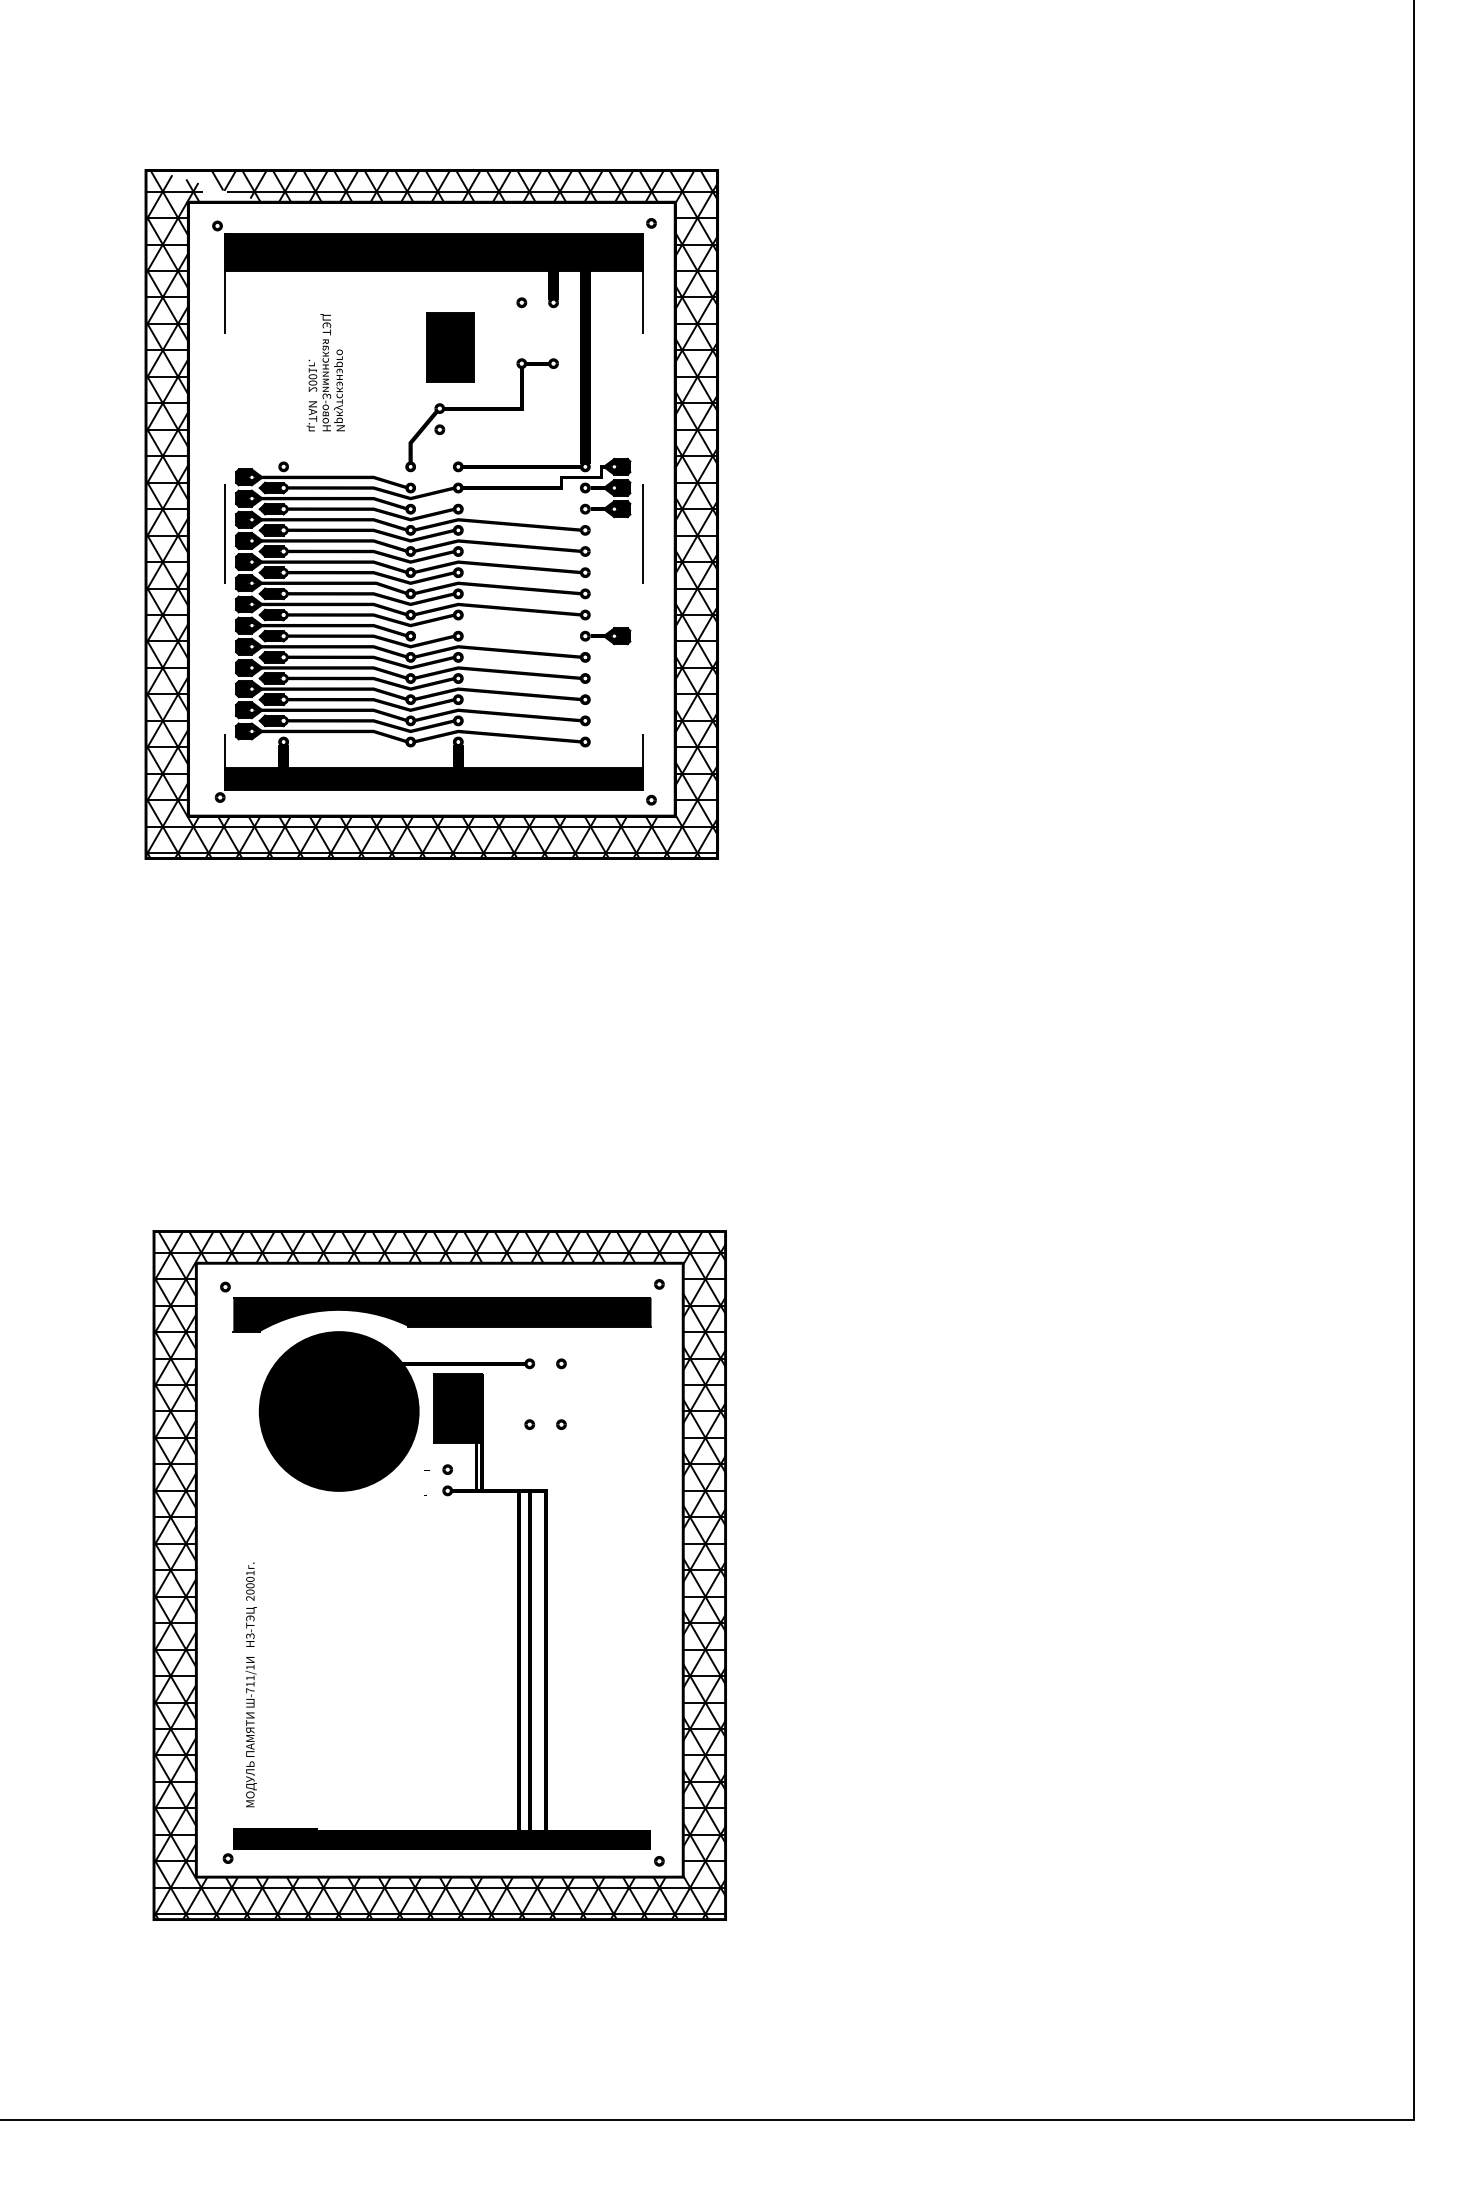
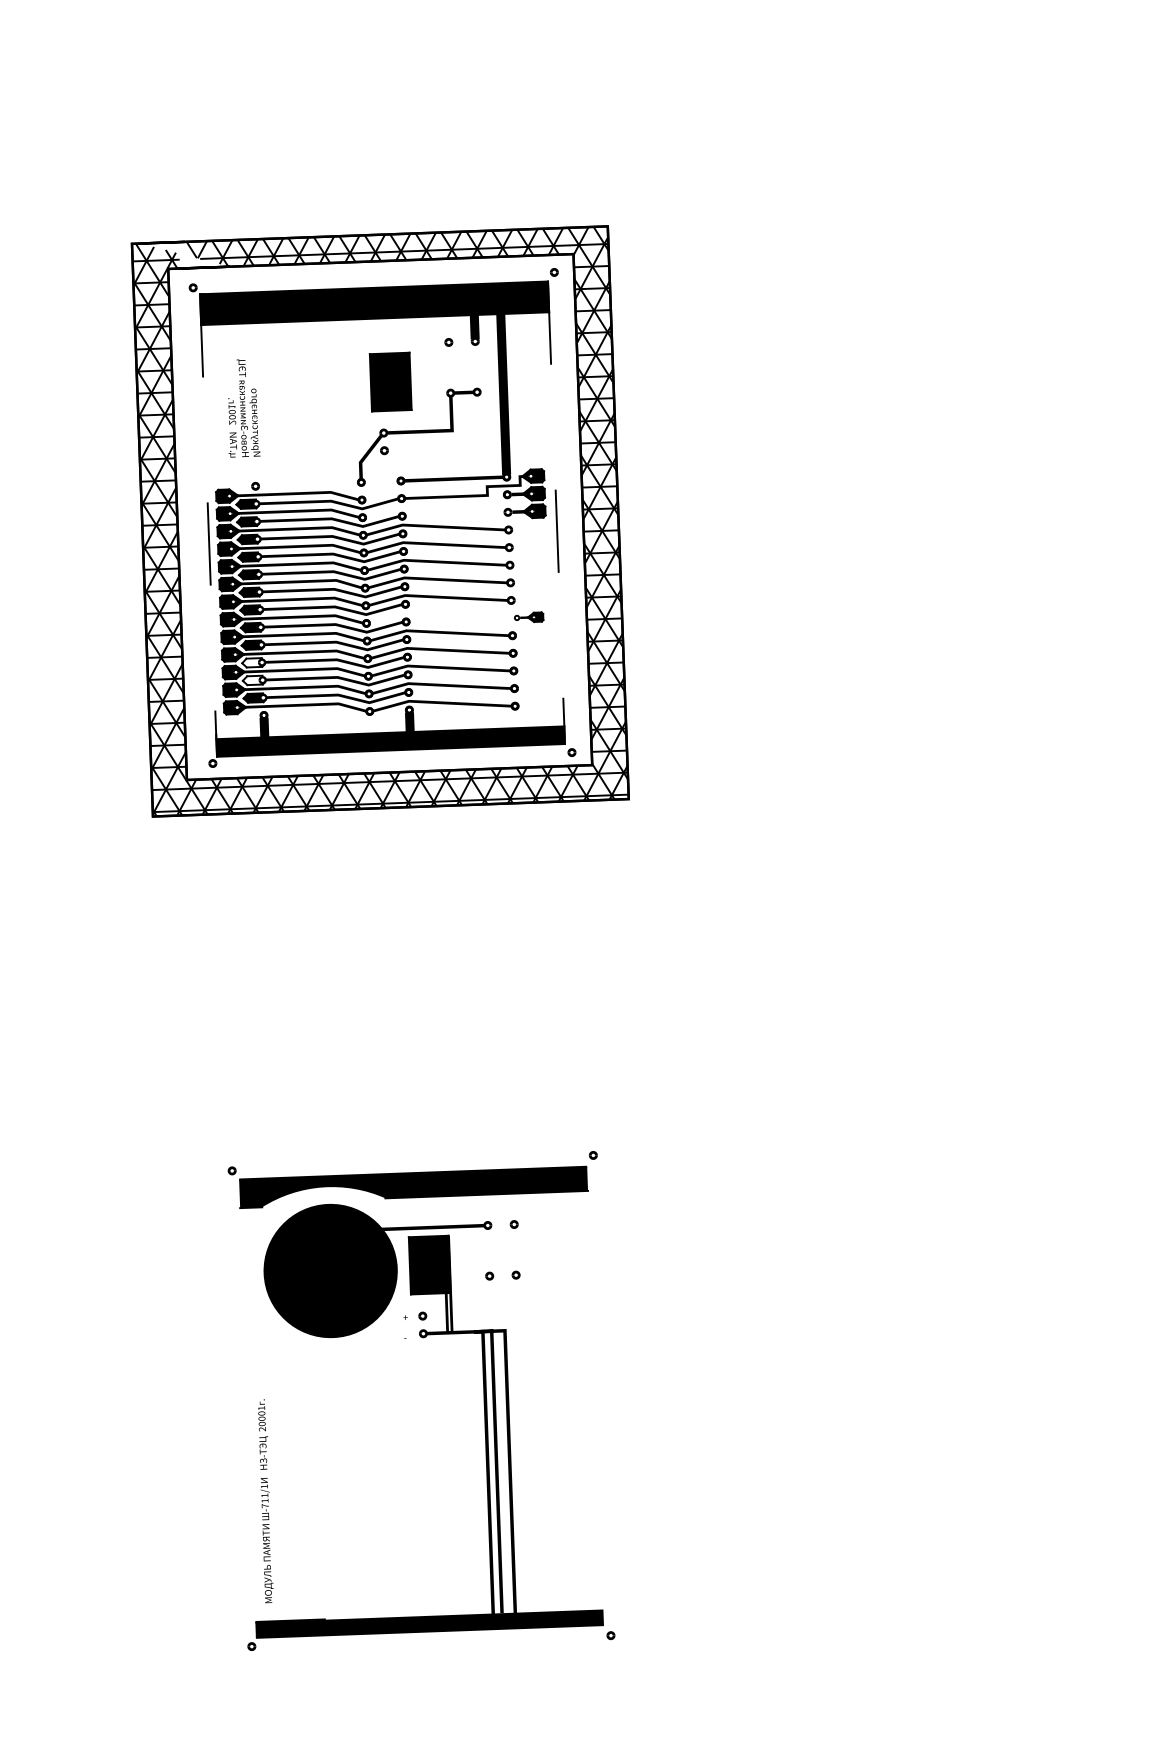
text: (325, 372) -> (242, 408), moved
part: (605, 636) -> (528, 617), size x0.7
fill: (272, 678) -> (252, 662), removed
fill: (272, 699) -> (253, 680), removed
part: (439, 1575) -> (419, 1404), removed

